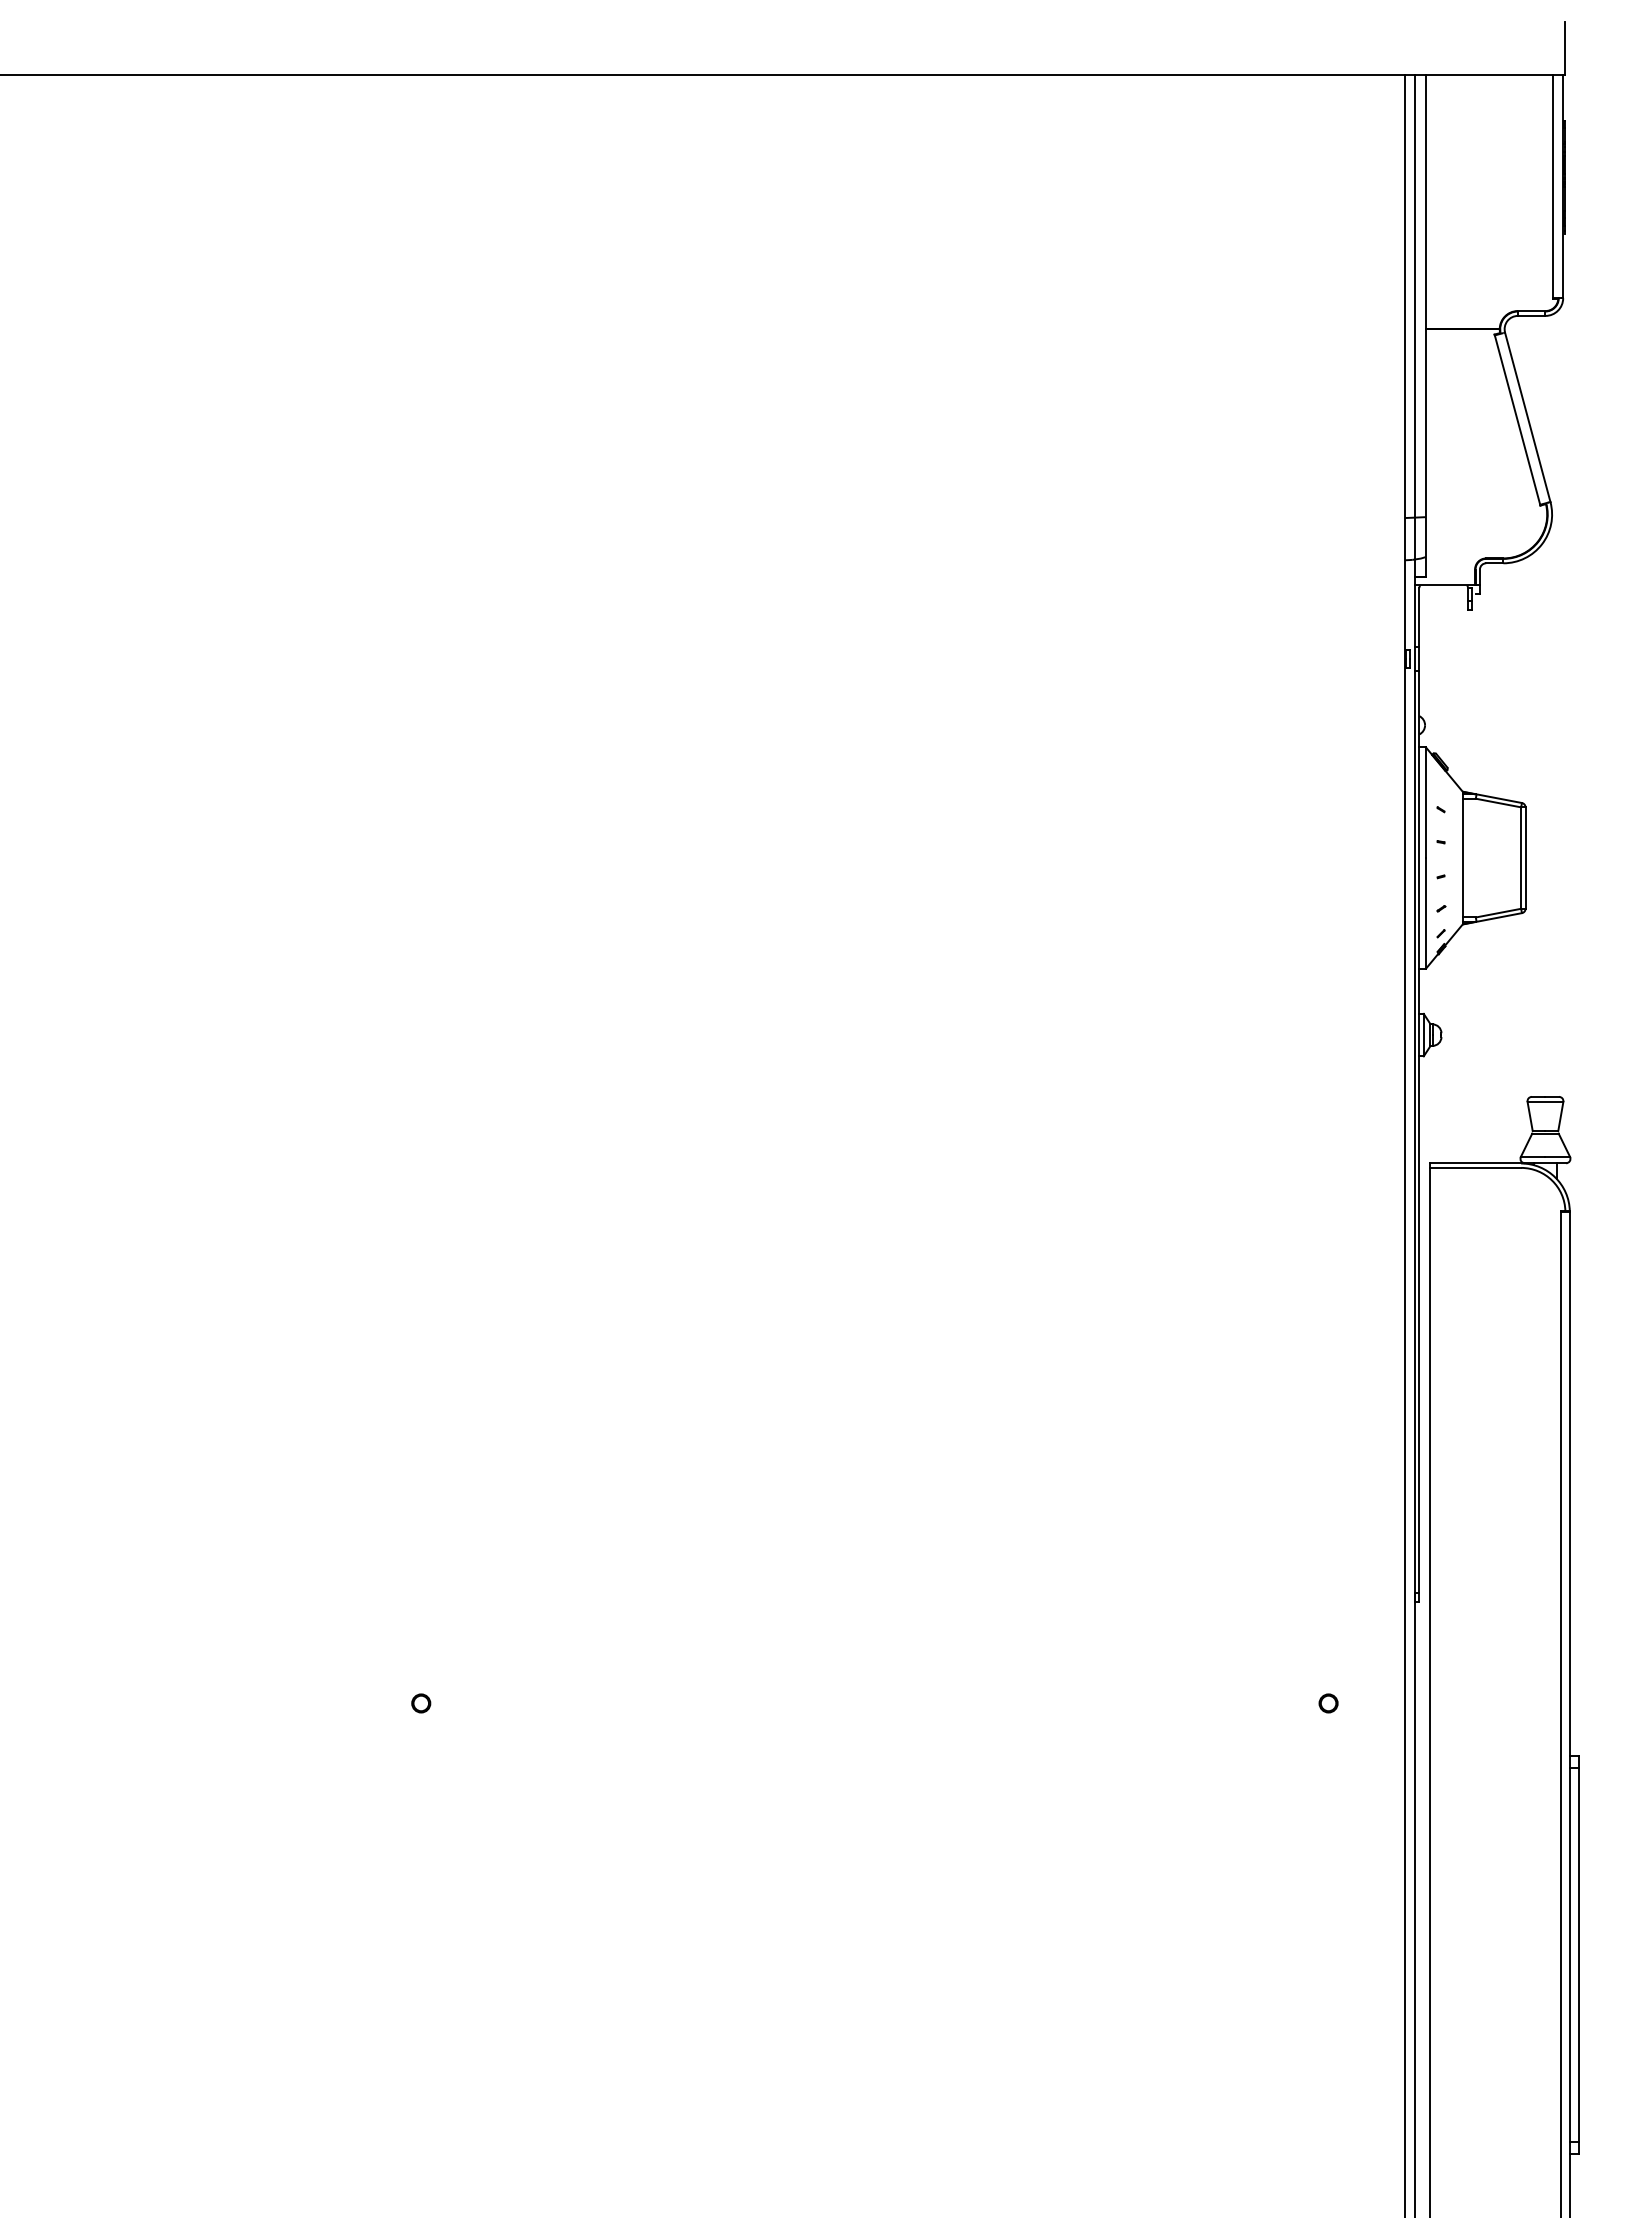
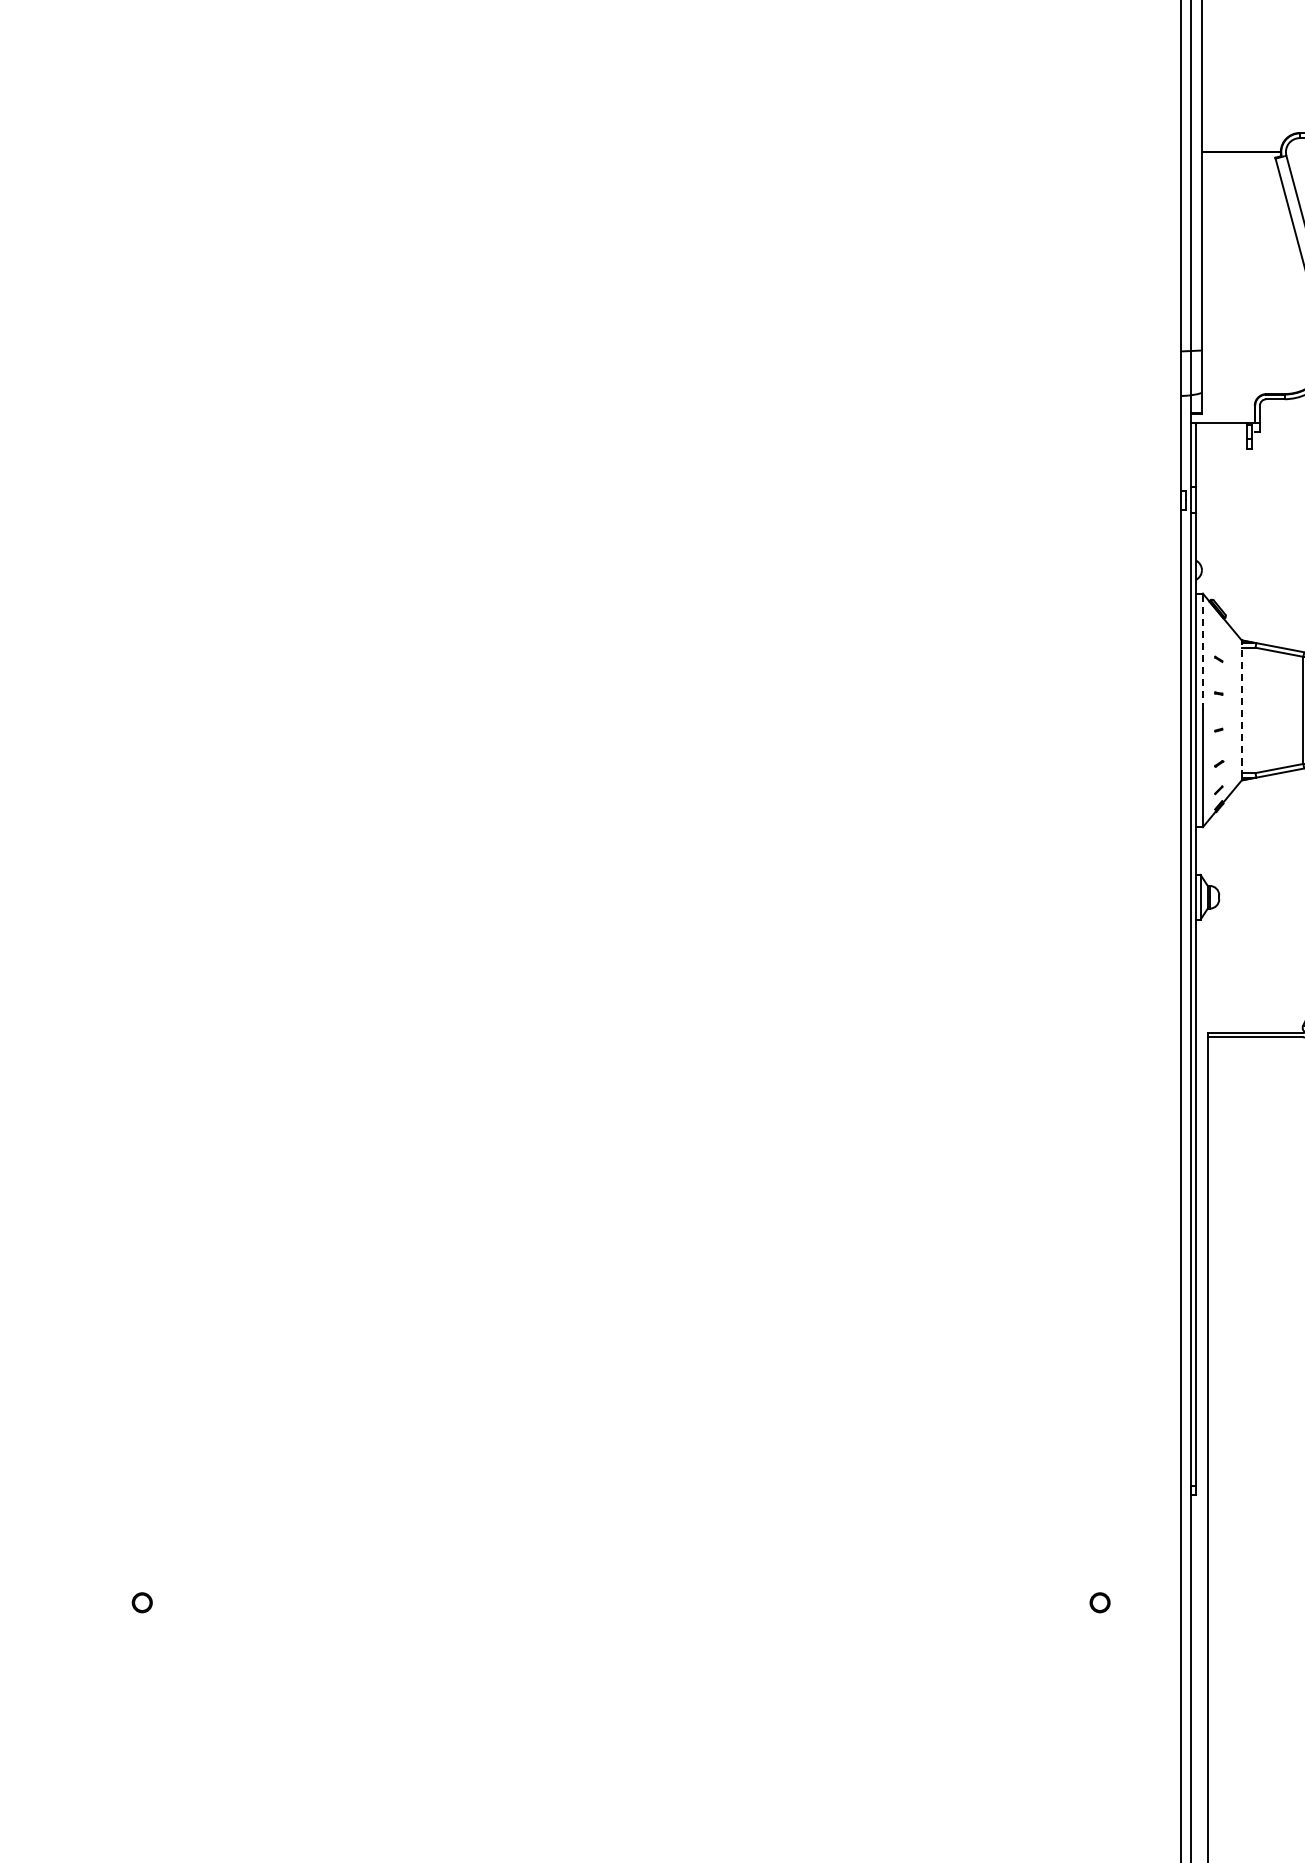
line: (1425, 802) -> (1202, 651), solid -> dashed
line: (1462, 858) -> (1241, 710), solid -> dashed

